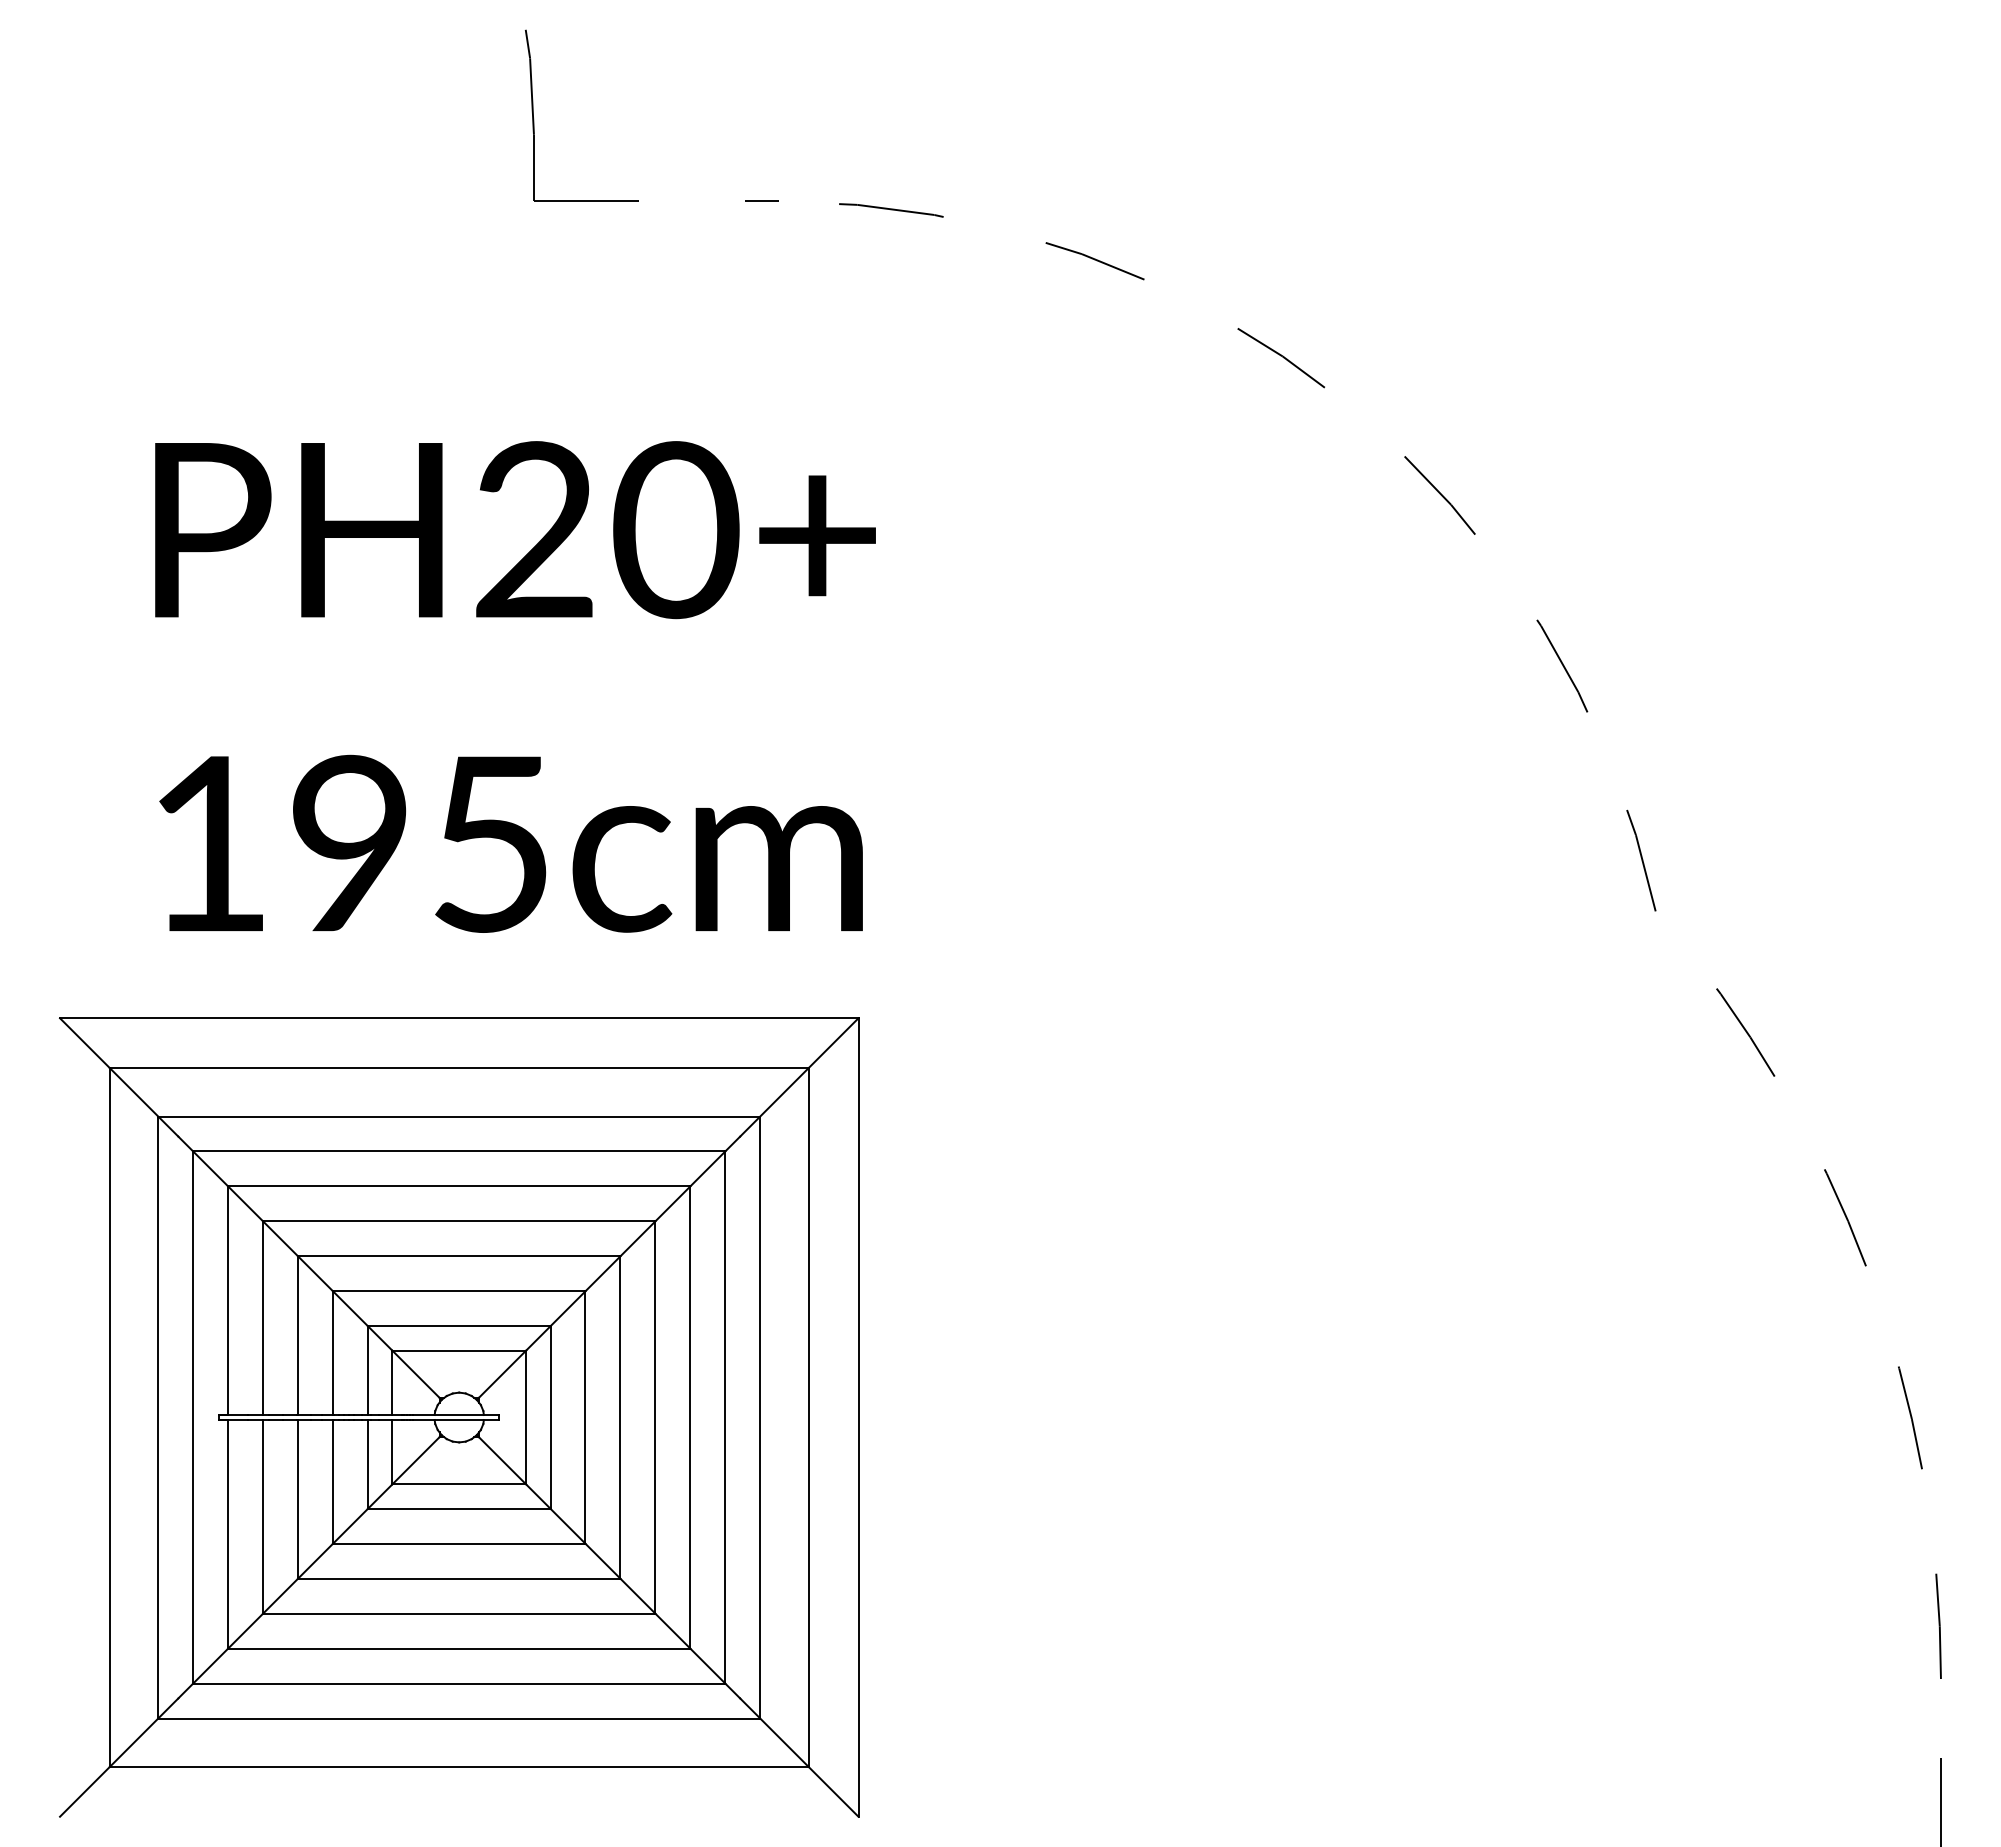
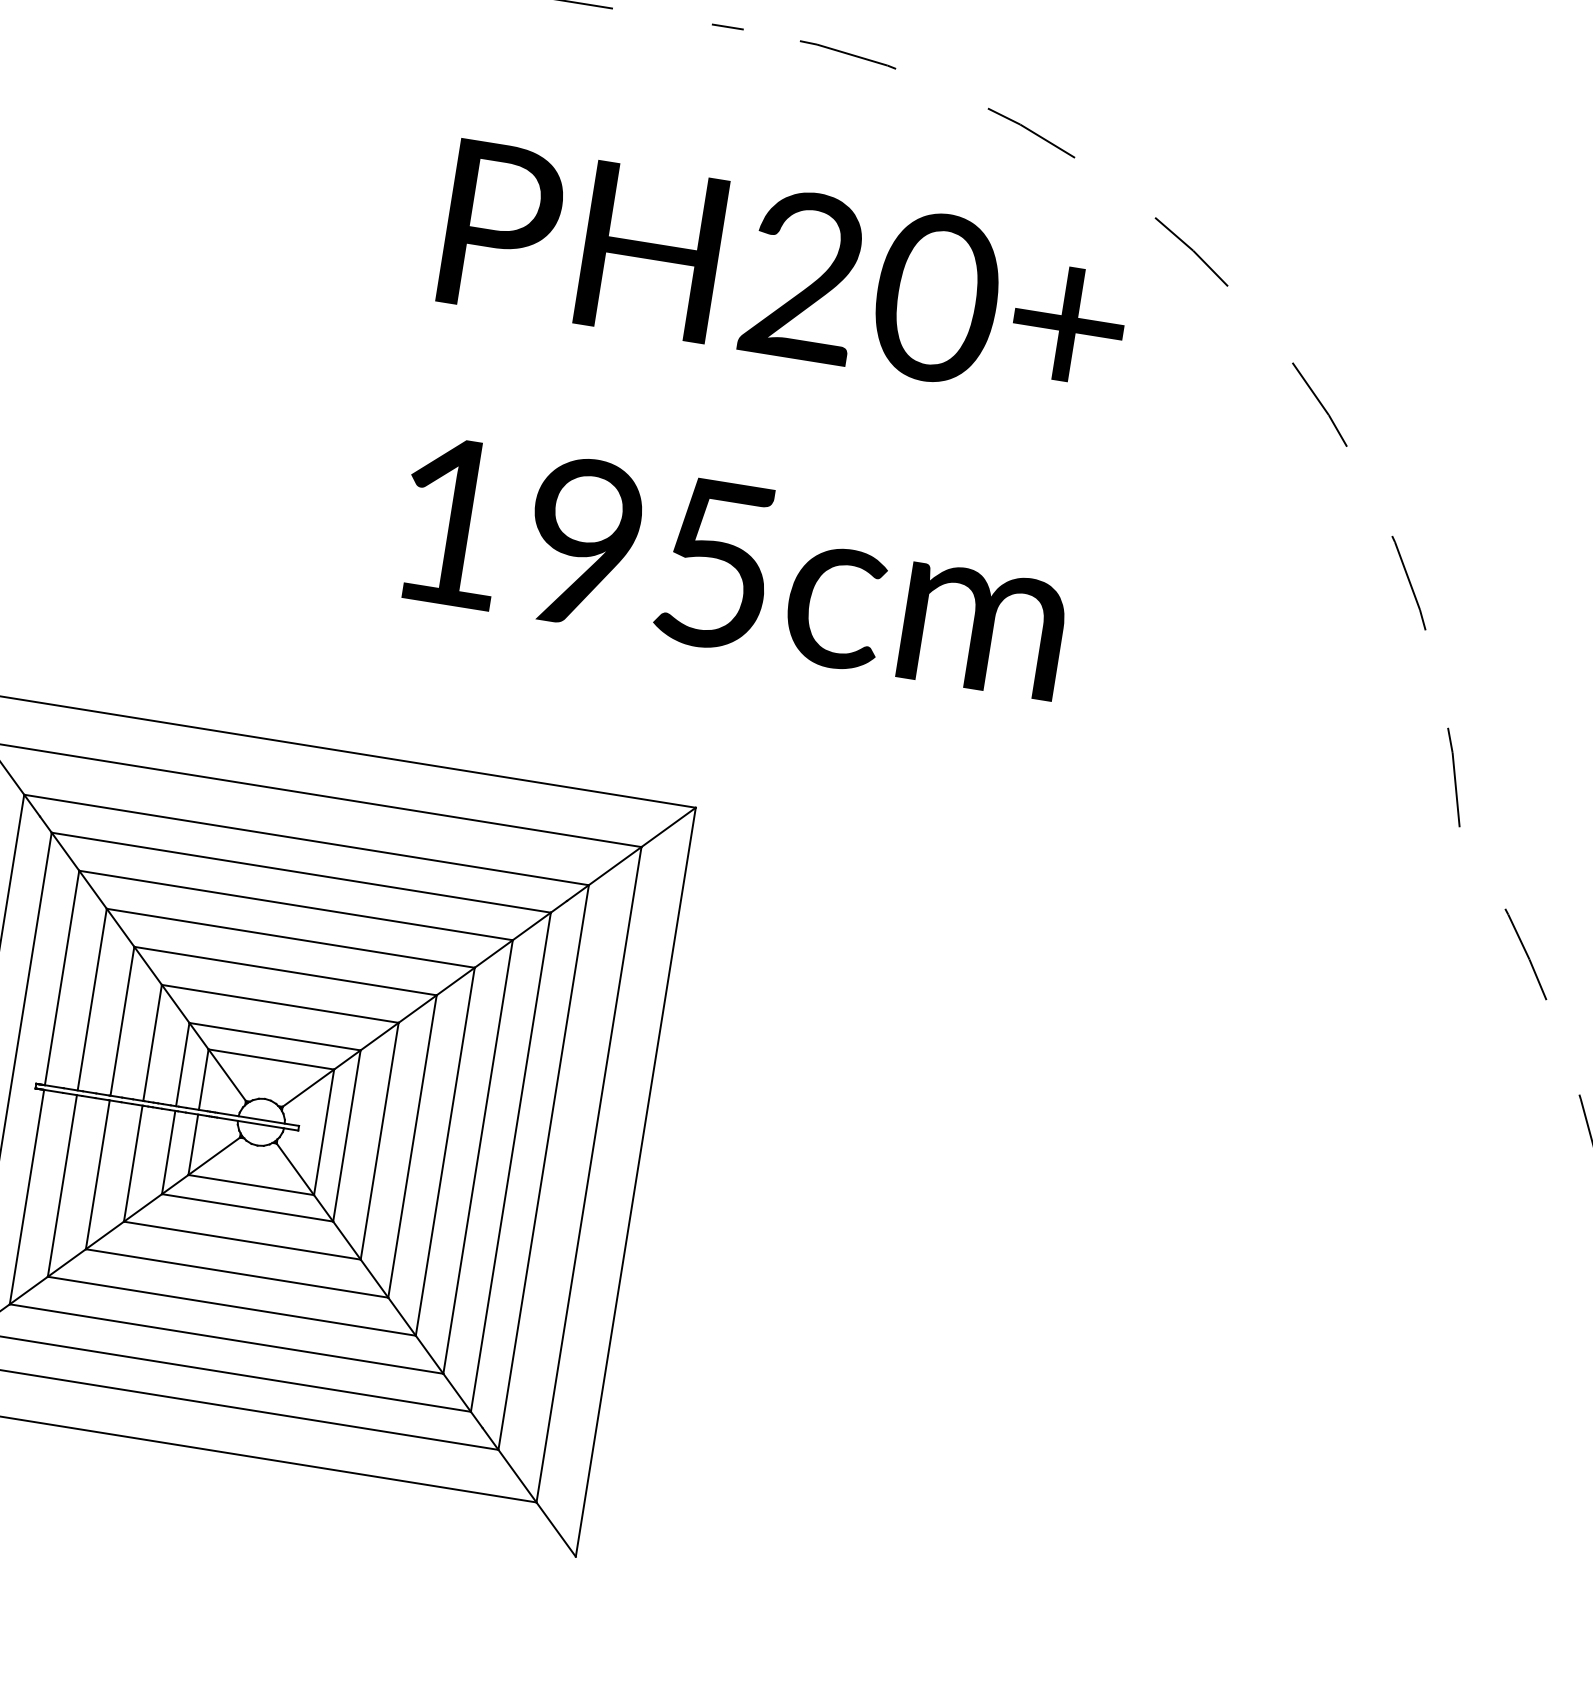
text: (515, 686) -> (762, 420), moved

